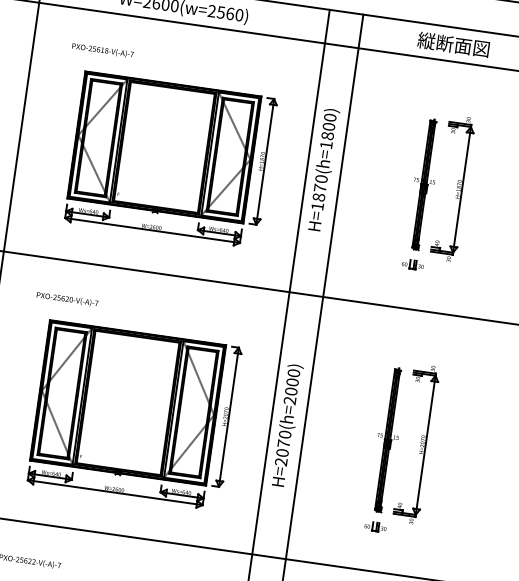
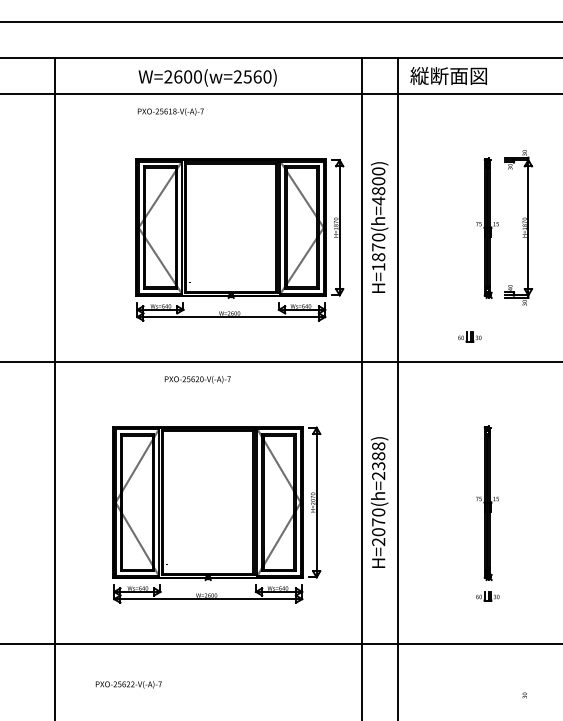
text: (453, 44) -> (448, 75), moved
text: (102, 50) -> (170, 111), moved
text: (326, 144) -> (378, 200), H=1870(h=1800) -> H=1870(h=4800)
part: (170, 159) -> (239, 239), moved
part: (412, 264) -> (469, 336), moved
text: (67, 299) -> (197, 379), moved
text: (292, 382) -> (378, 456), H=2070(h=2000) -> H=2070(h=2388)
part: (416, 443) -> (518, 502), removed

